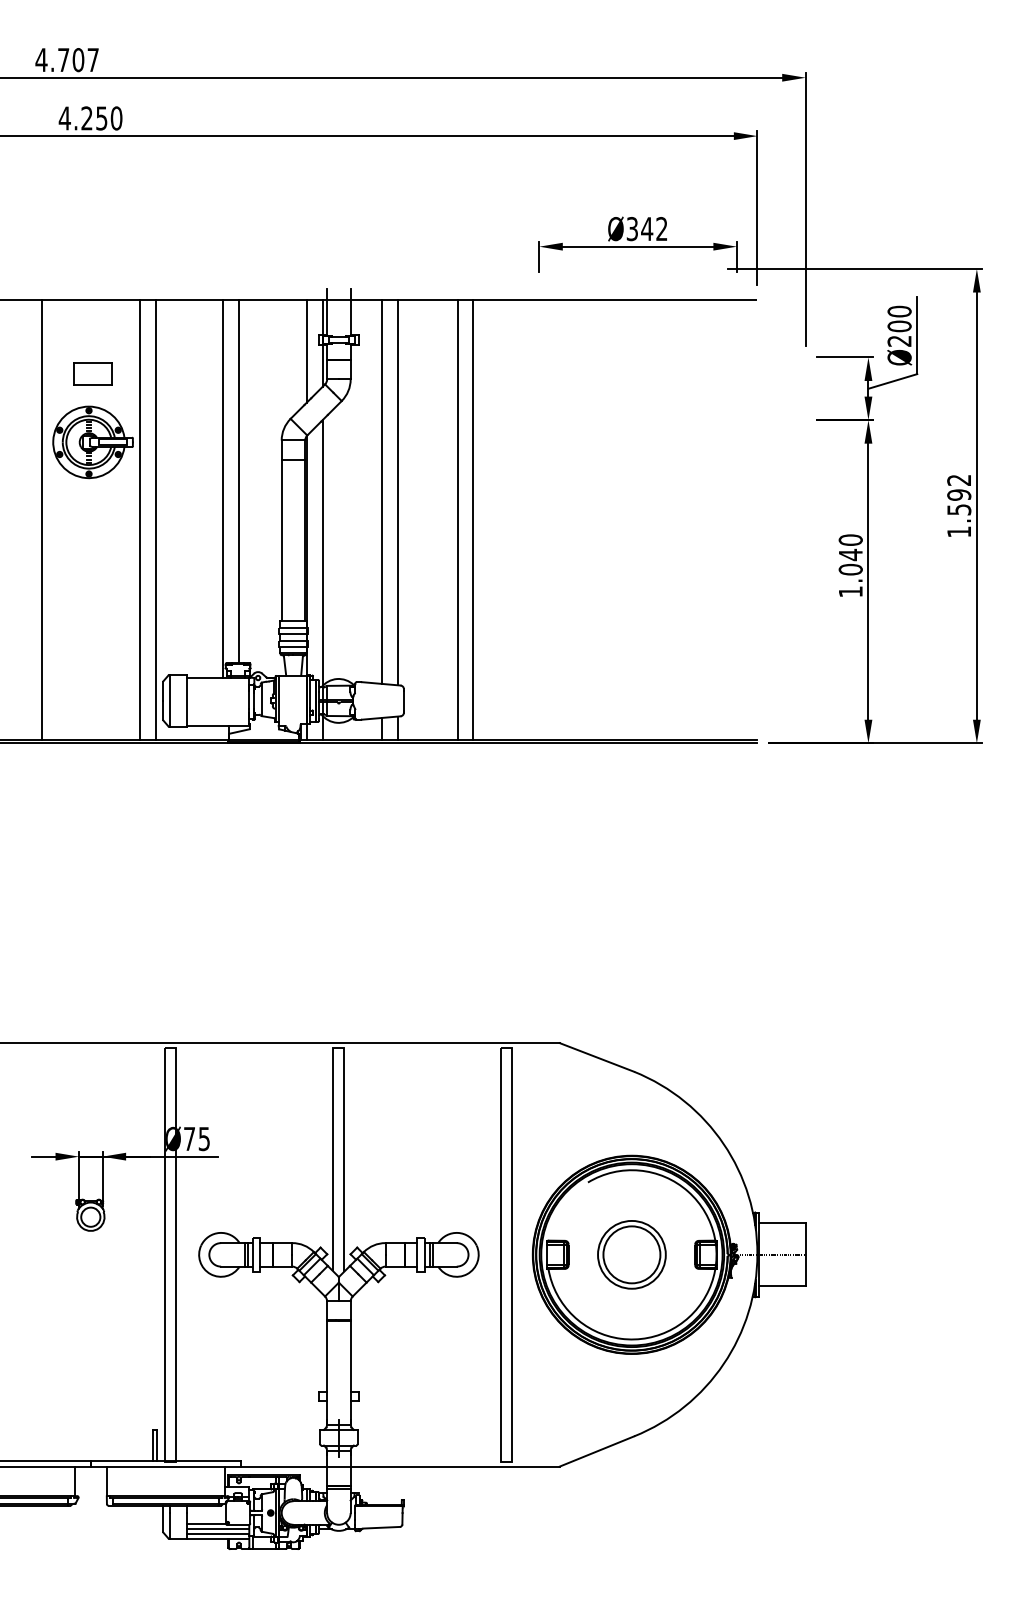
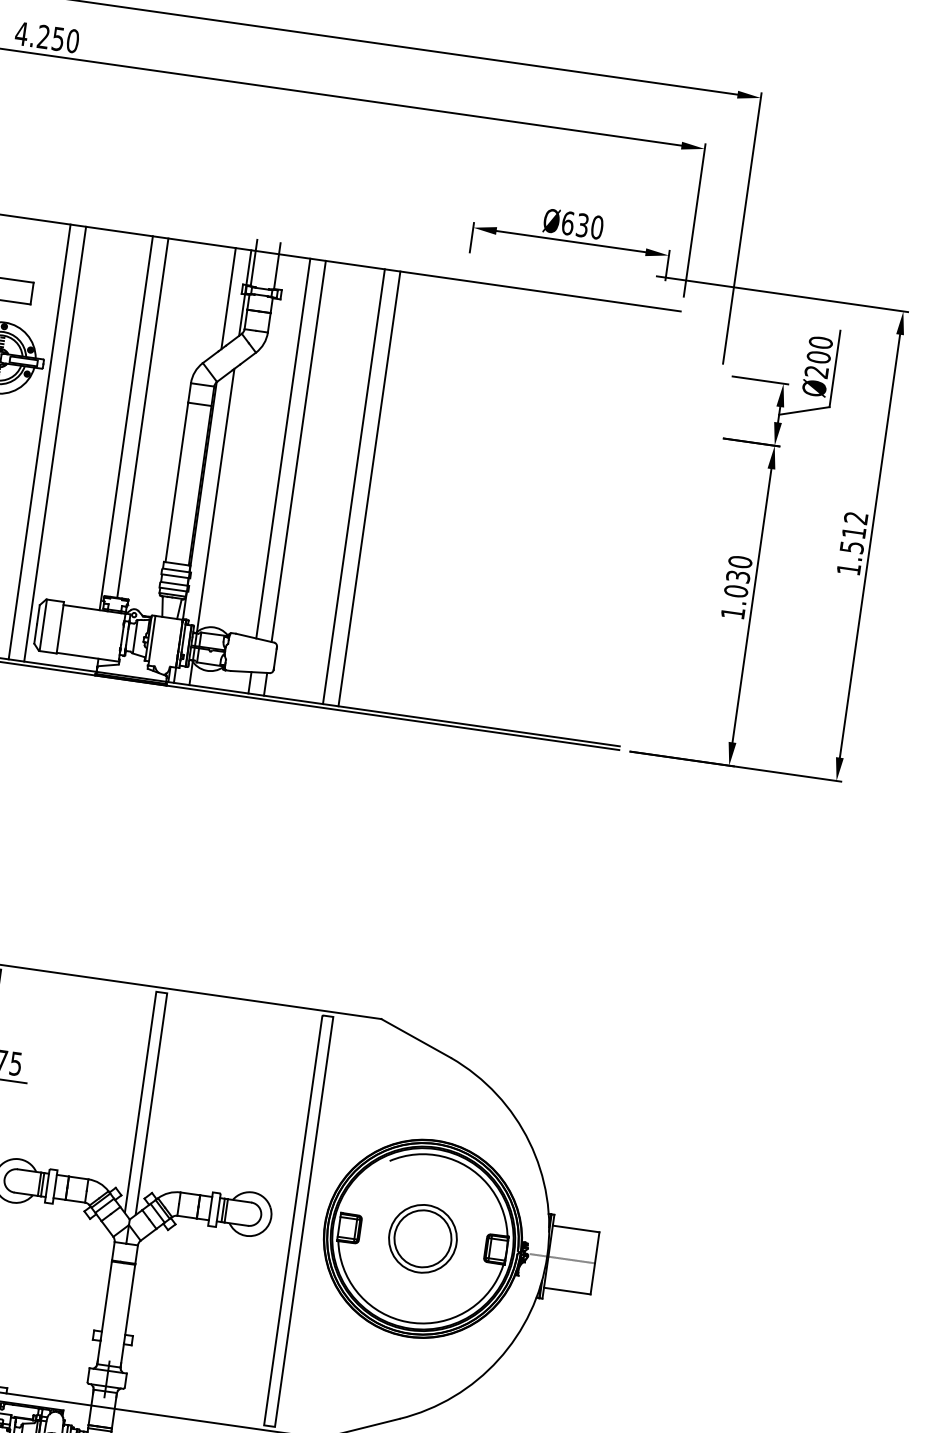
text: (646, 228) -> (582, 224), Ø342 -> Ø630
text: (959, 494) -> (854, 532), 1.592 -> 1.512
text: (850, 554) -> (738, 576), 1.040 -> 1.030

